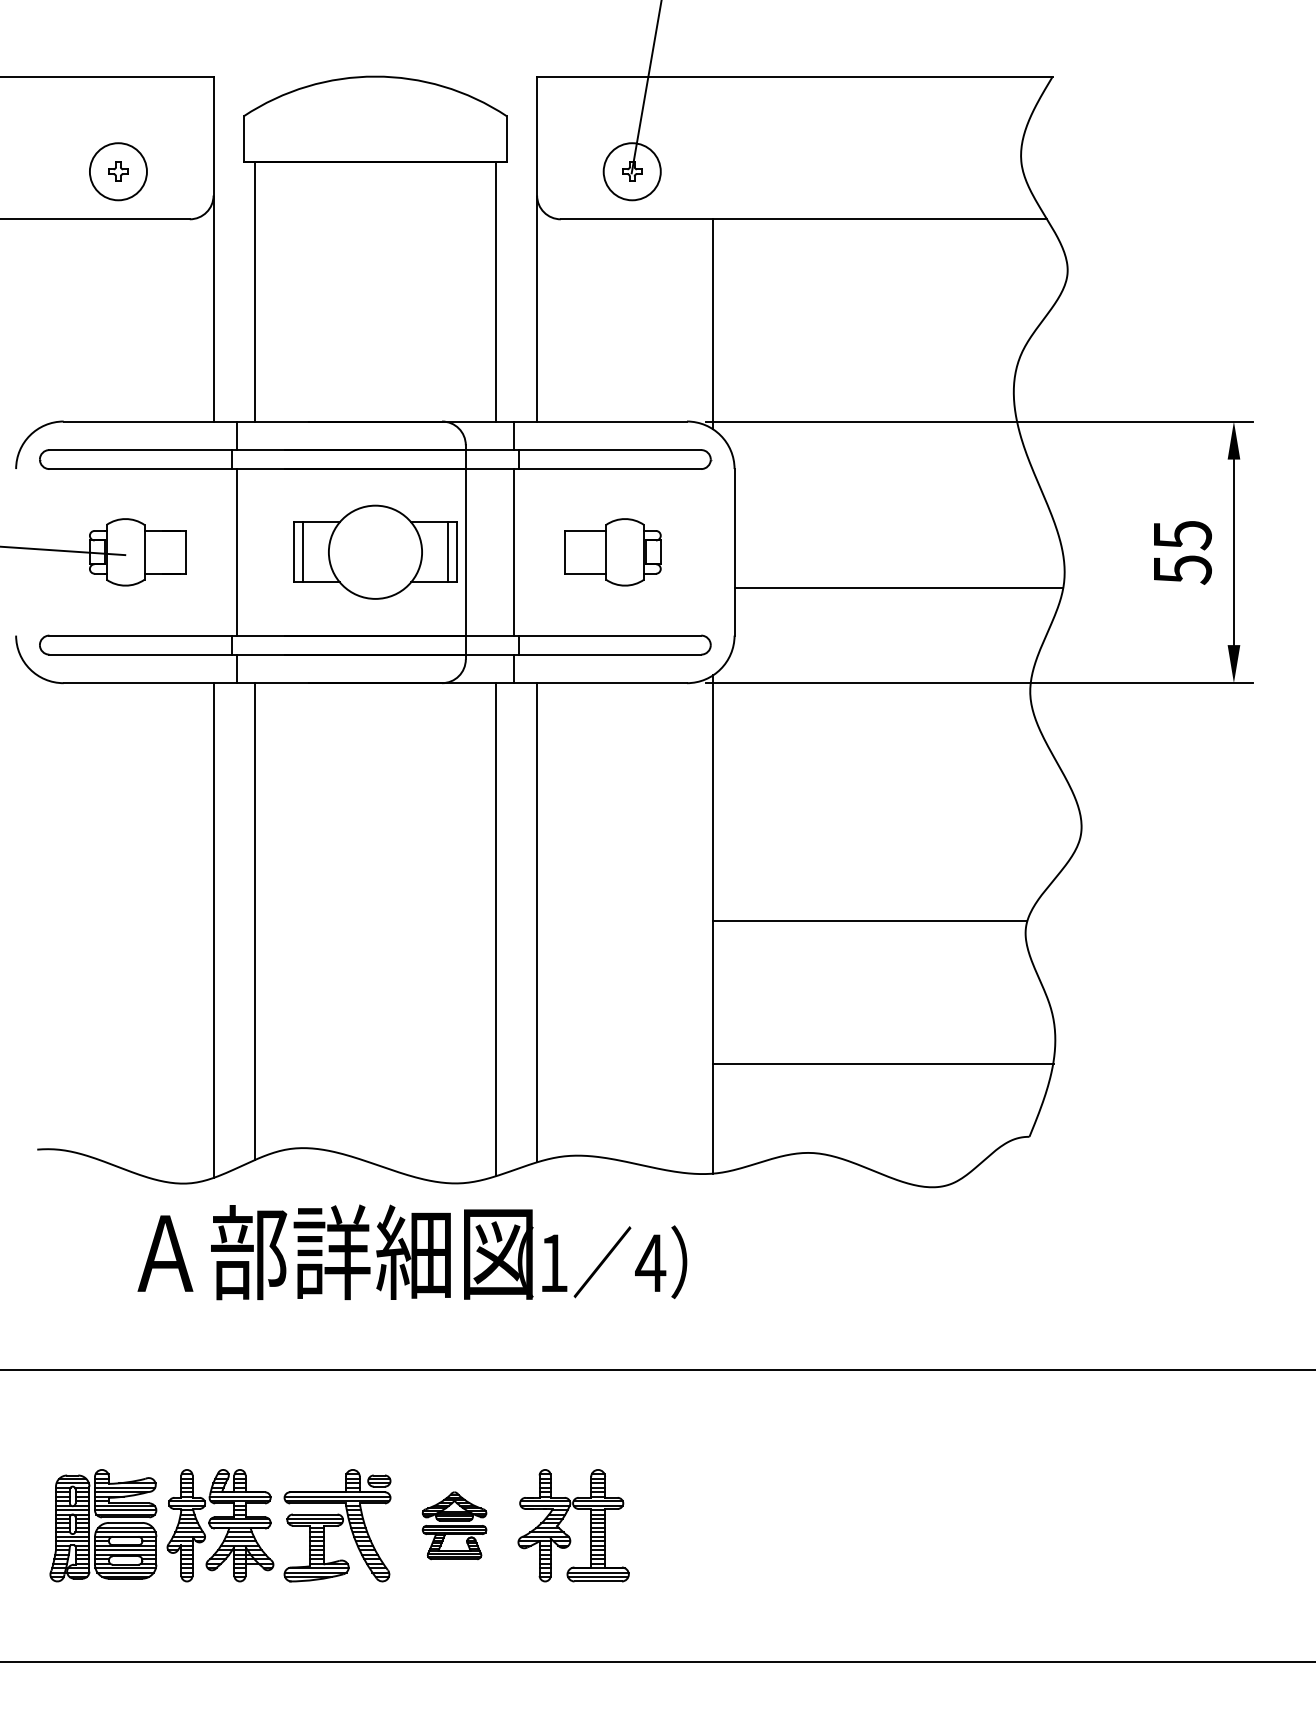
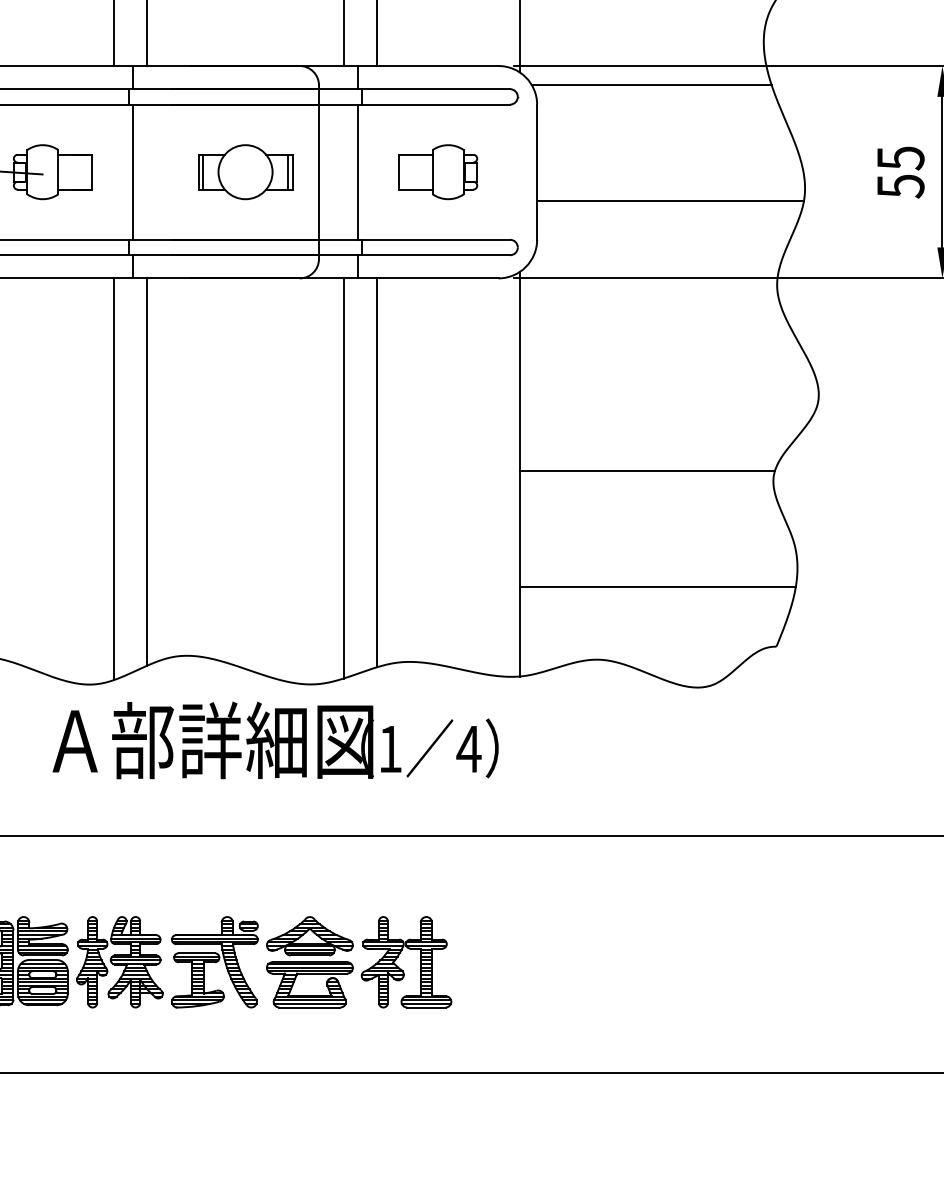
line: (875, 445) -> (651, 85), added
part: (374, 552) -> (244, 172), size x0.71
part: (454, 1525) -> (309, 962), size x1.67

